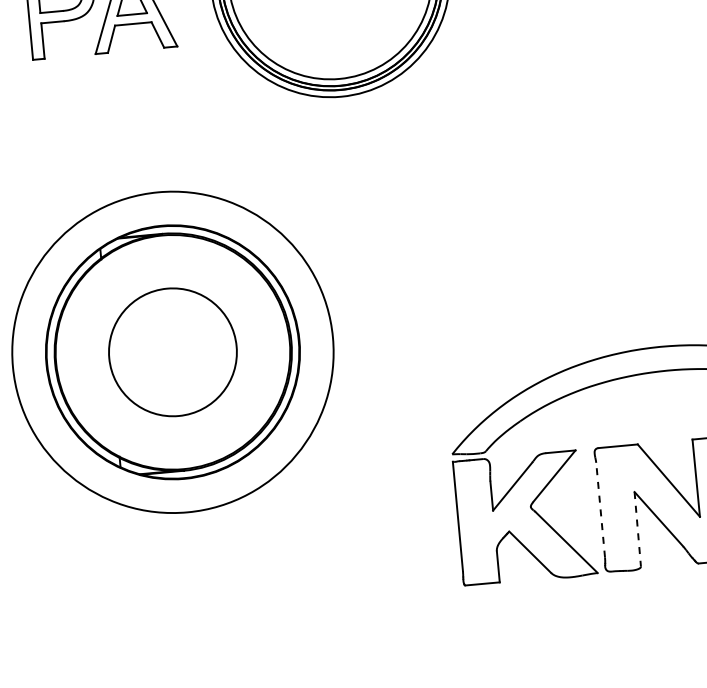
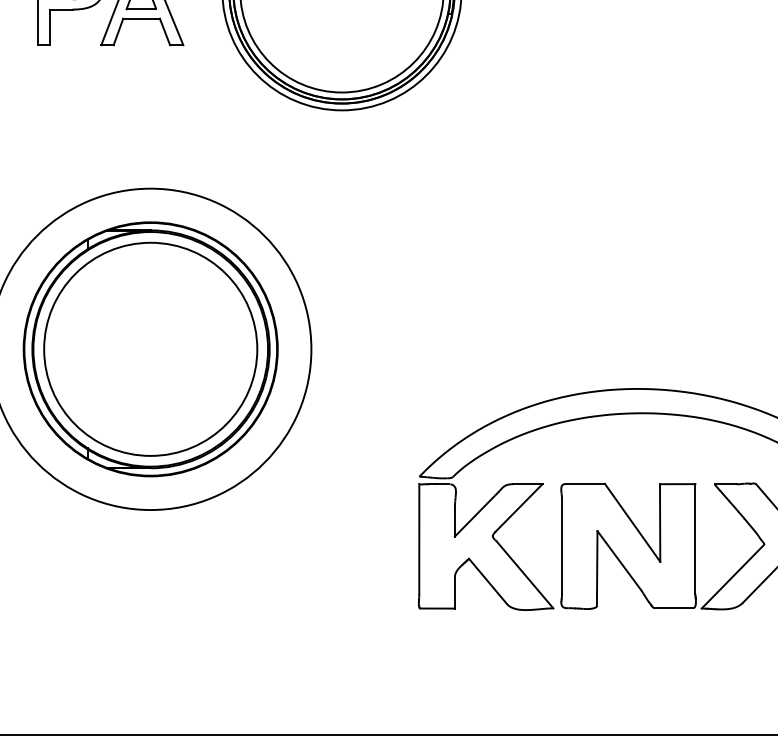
circle: (172, 351) -> (150, 348), size x1.67
line: (601, 510) -> (562, 546), dashed -> solid
line: (638, 529) -> (597, 568), dashed -> solid

